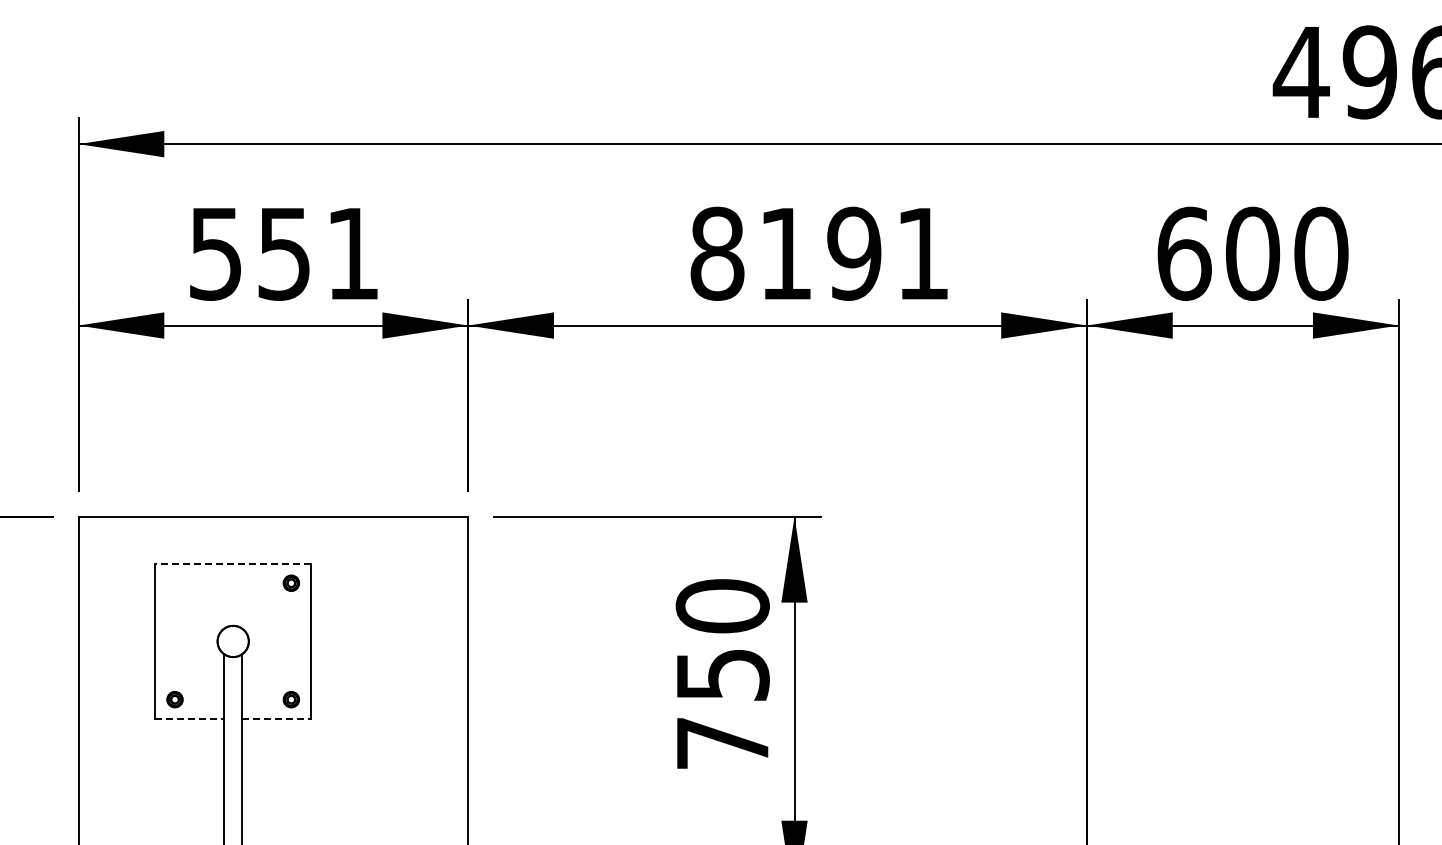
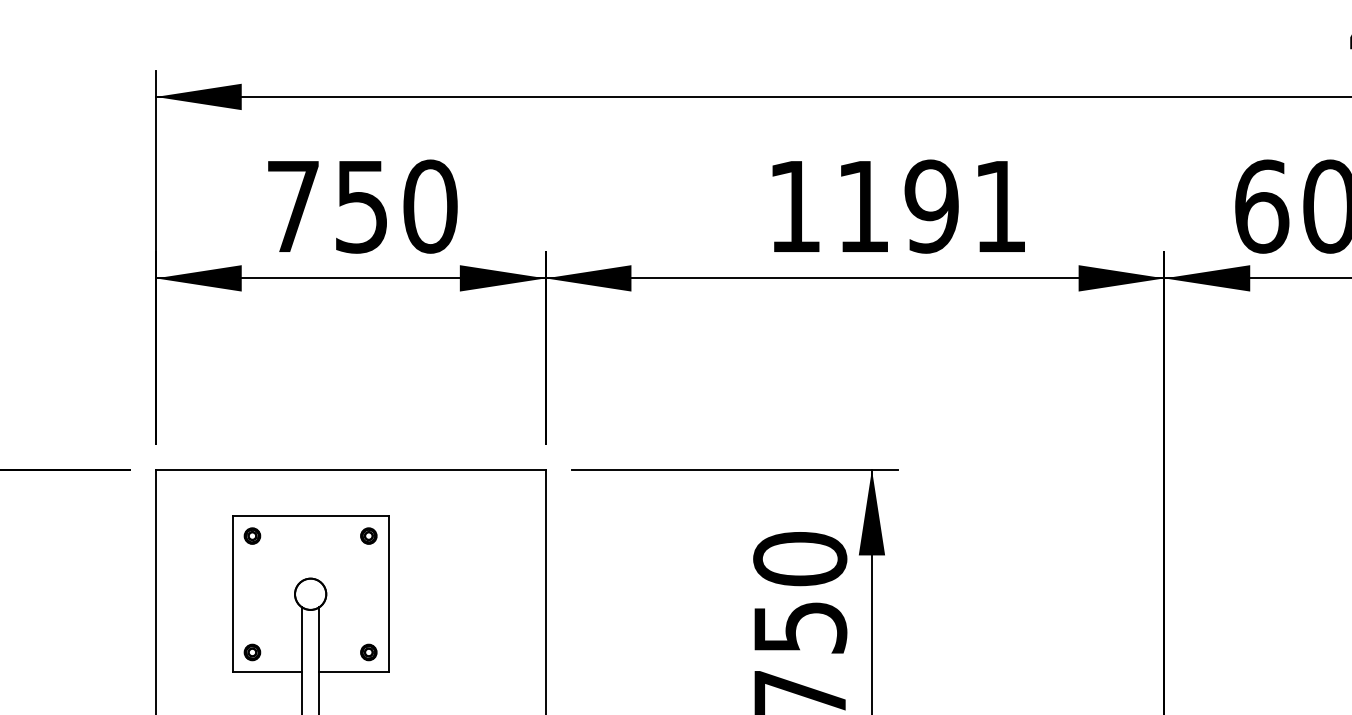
text: (285, 253) -> (362, 206), 551 -> 750
text: (717, 253) -> (794, 206), 8191 -> 1191
line: (233, 563) -> (310, 516), dashed -> solid
part: (174, 582) -> (251, 535), added
line: (189, 719) -> (266, 672), dashed -> solid
line: (276, 719) -> (353, 672), dashed -> solid

